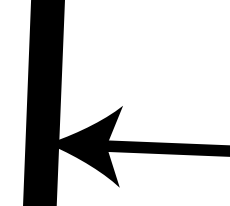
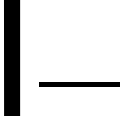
fill: (83, 144) -> (31, 84), removed

